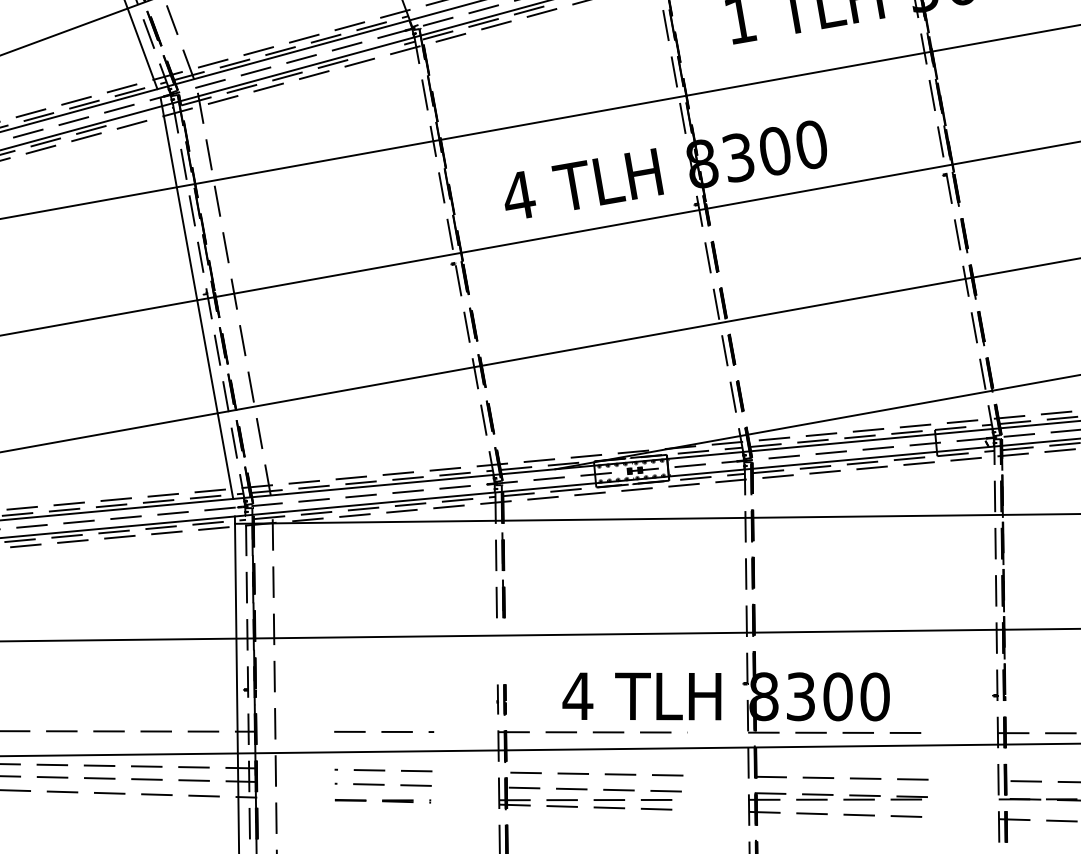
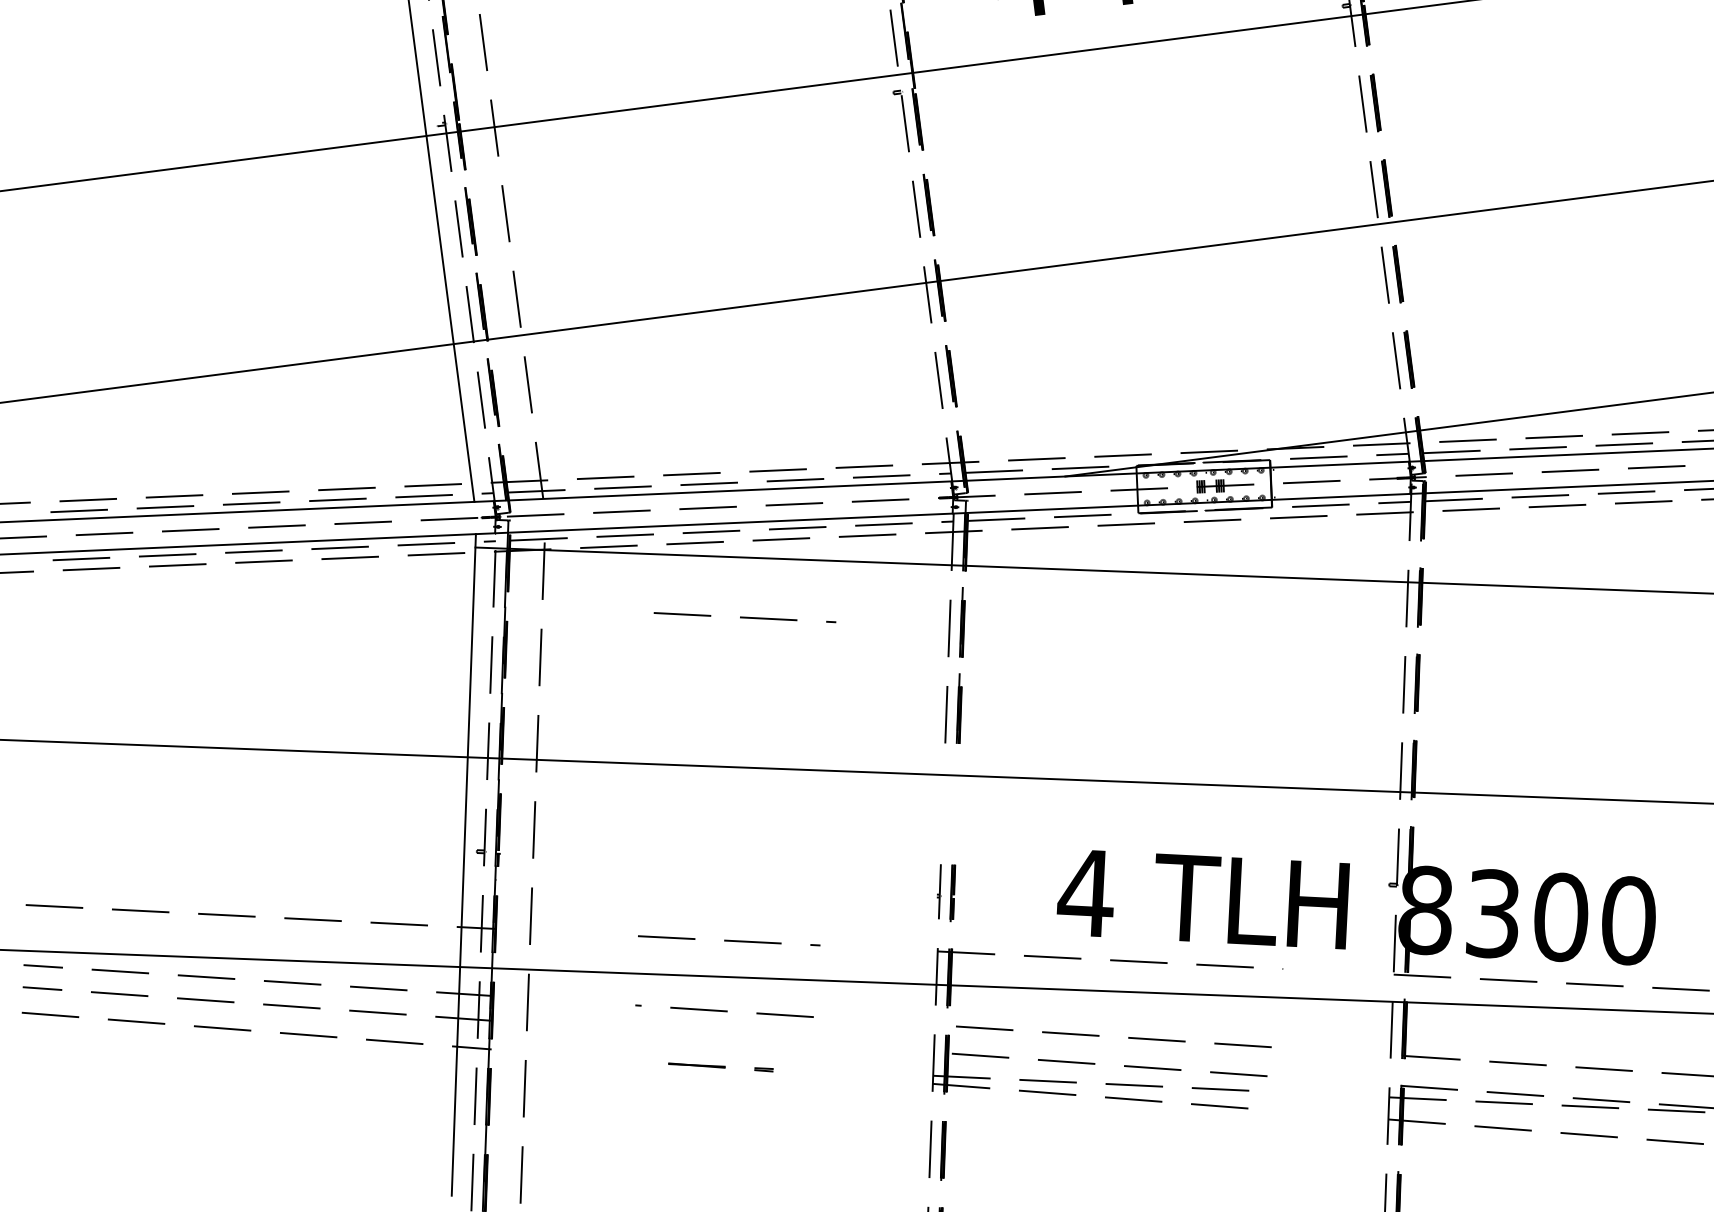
line: (384, 554) -> (745, 616), added
line: (382, 784) -> (721, 1036), removed
part: (382, 801) -> (719, 1067), size x0.6

